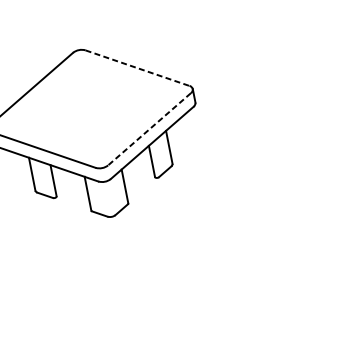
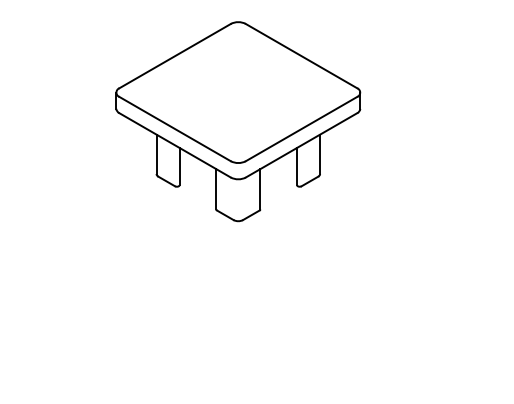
line: (137, 68) -> (301, 56), dashed -> solid
line: (149, 129) -> (301, 129), dashed -> solid

